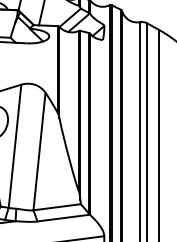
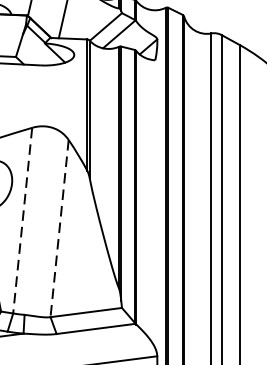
line: (15, 146) -> (23, 220), solid -> dashed
line: (39, 152) -> (59, 230), solid -> dashed

